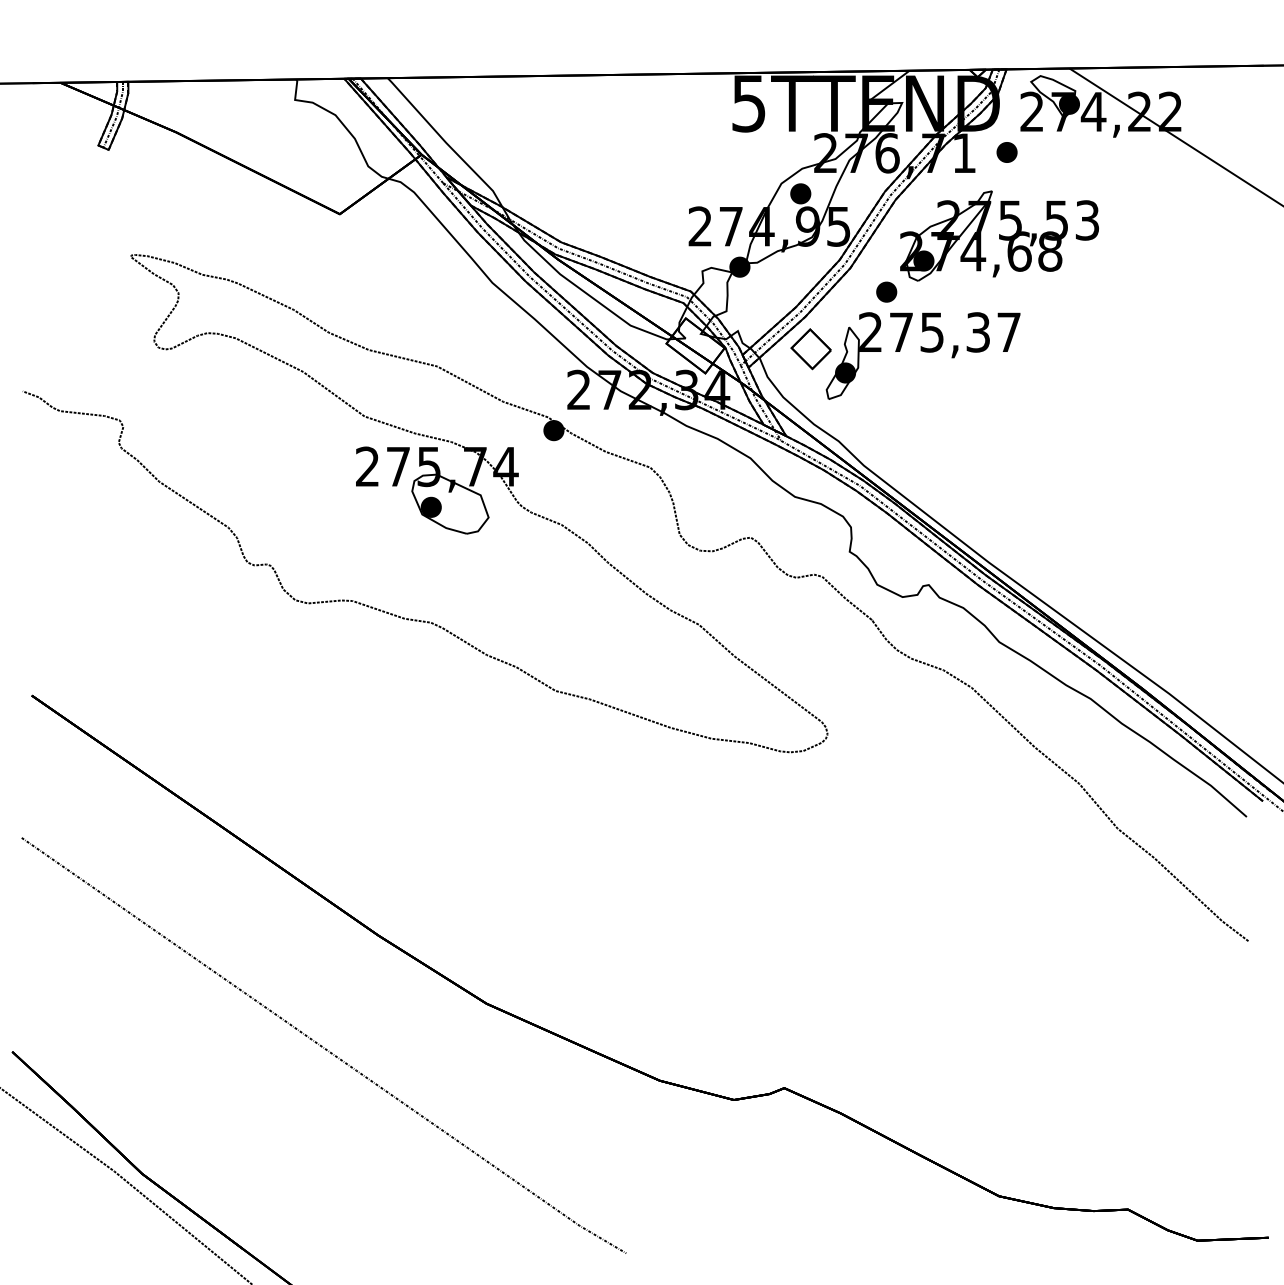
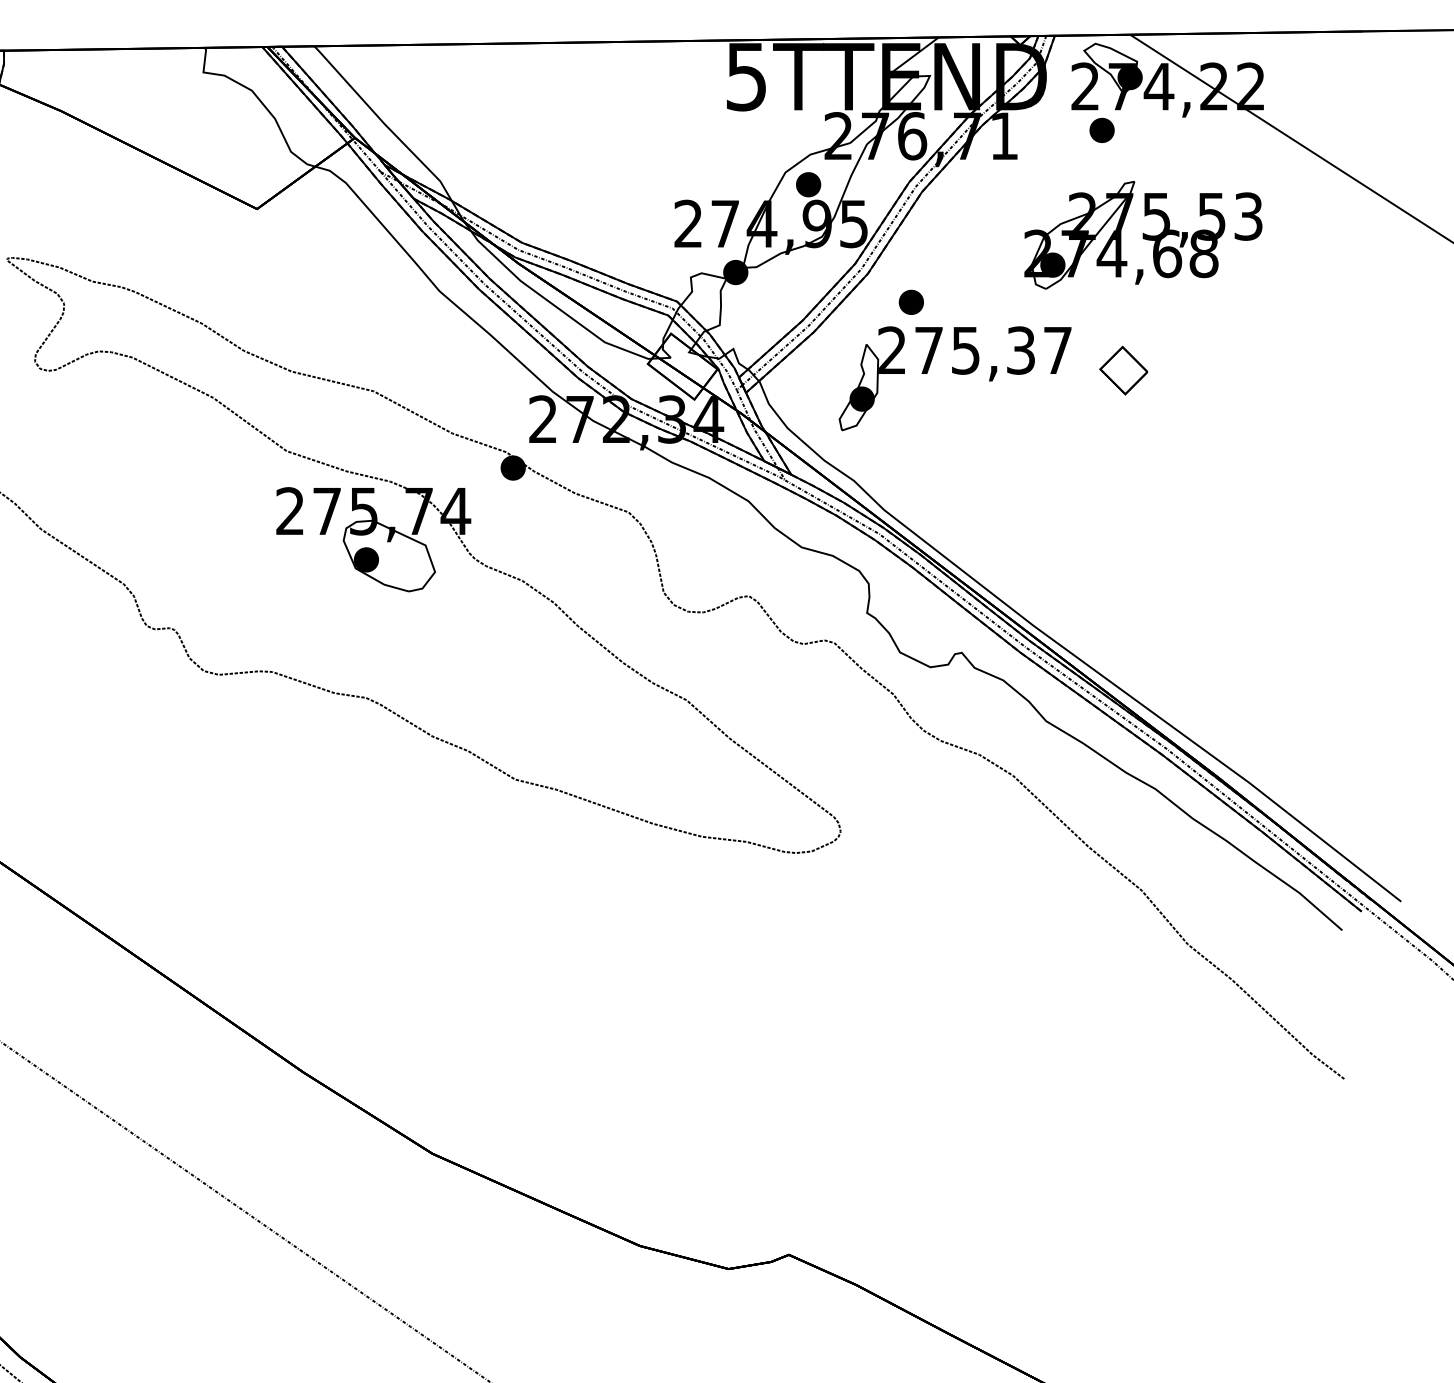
part: (1006, 152) -> (1101, 130), moved
part: (999, 235) -> (1143, 234), moved
part: (810, 349) -> (1122, 370), moved

